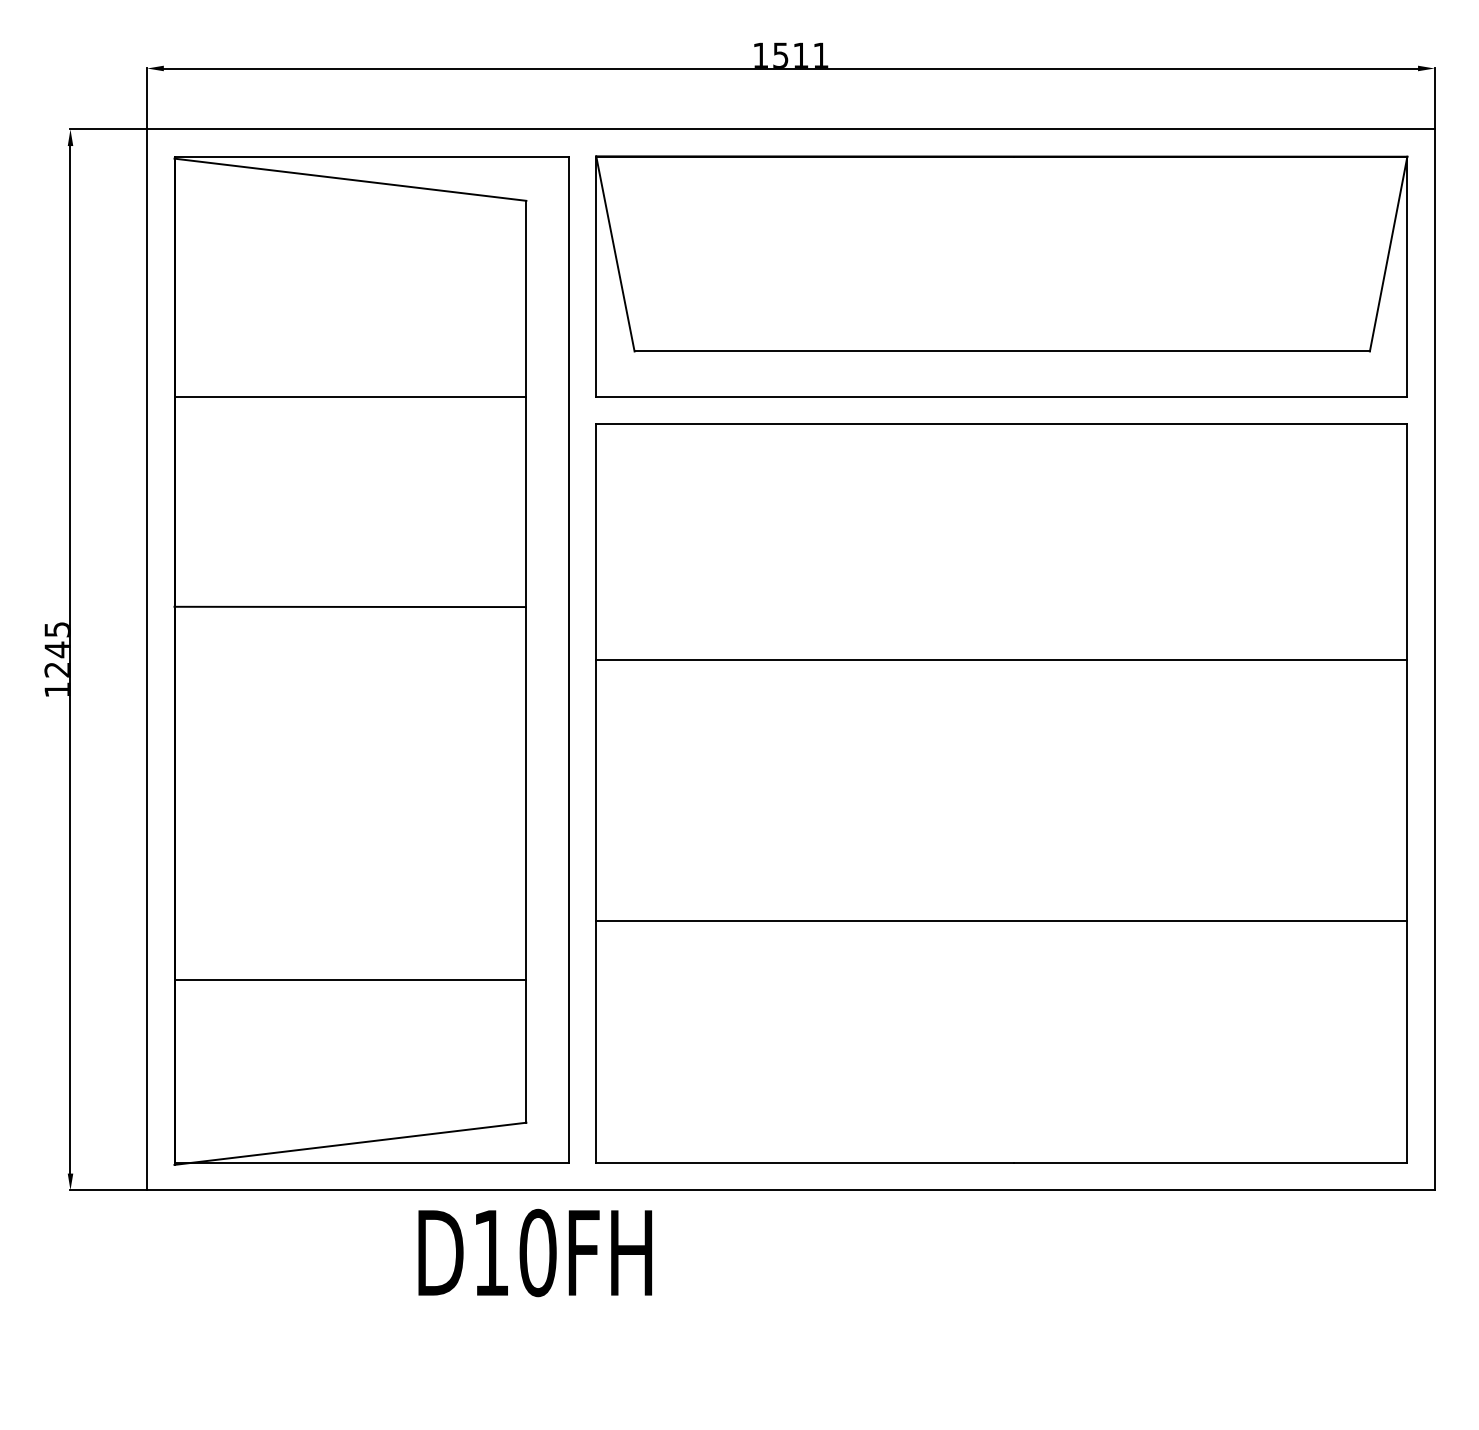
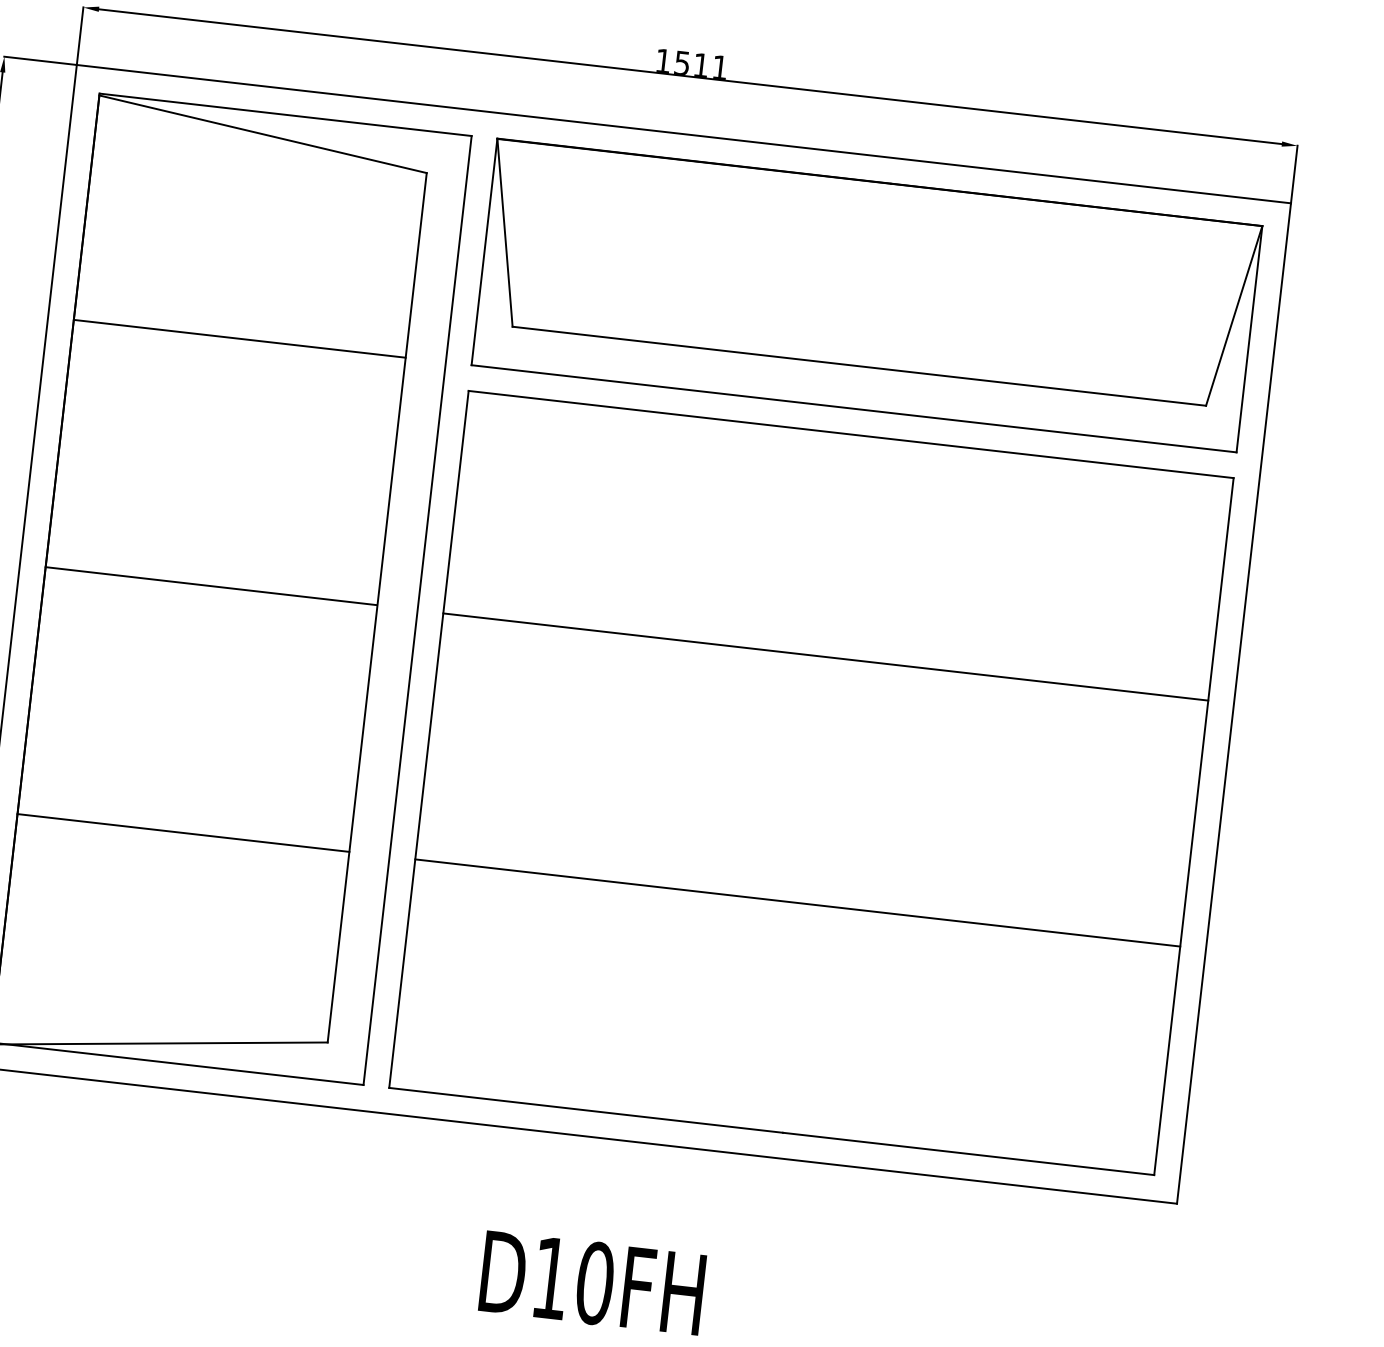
line: (349, 606) -> (210, 585), moved
line: (350, 979) -> (183, 832), moved
text: (534, 1252) -> (591, 1282), moved

